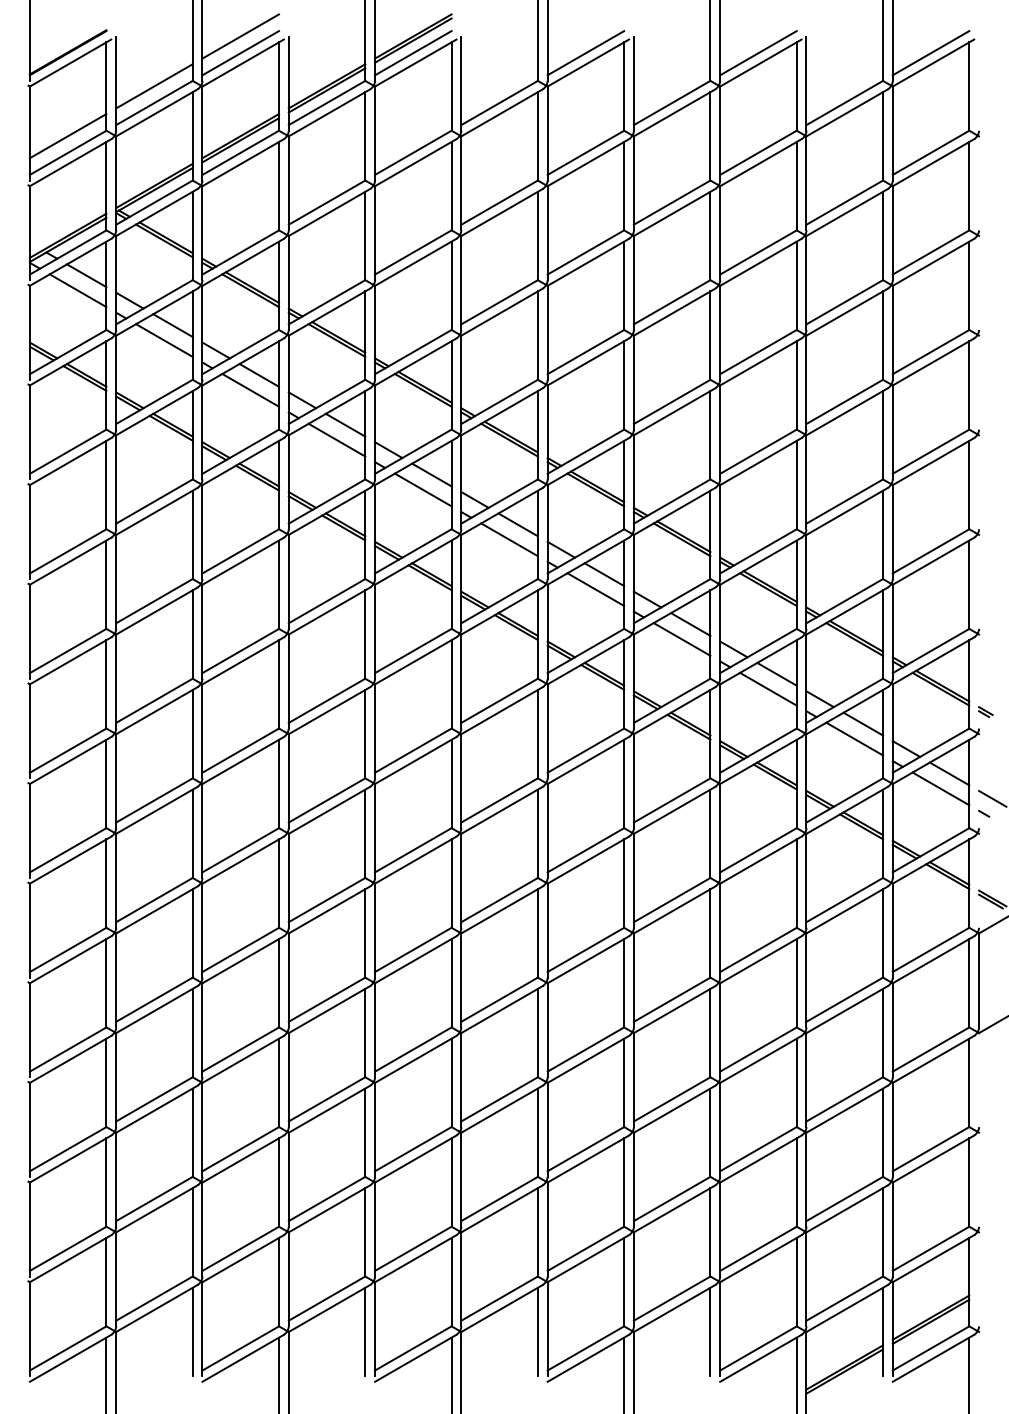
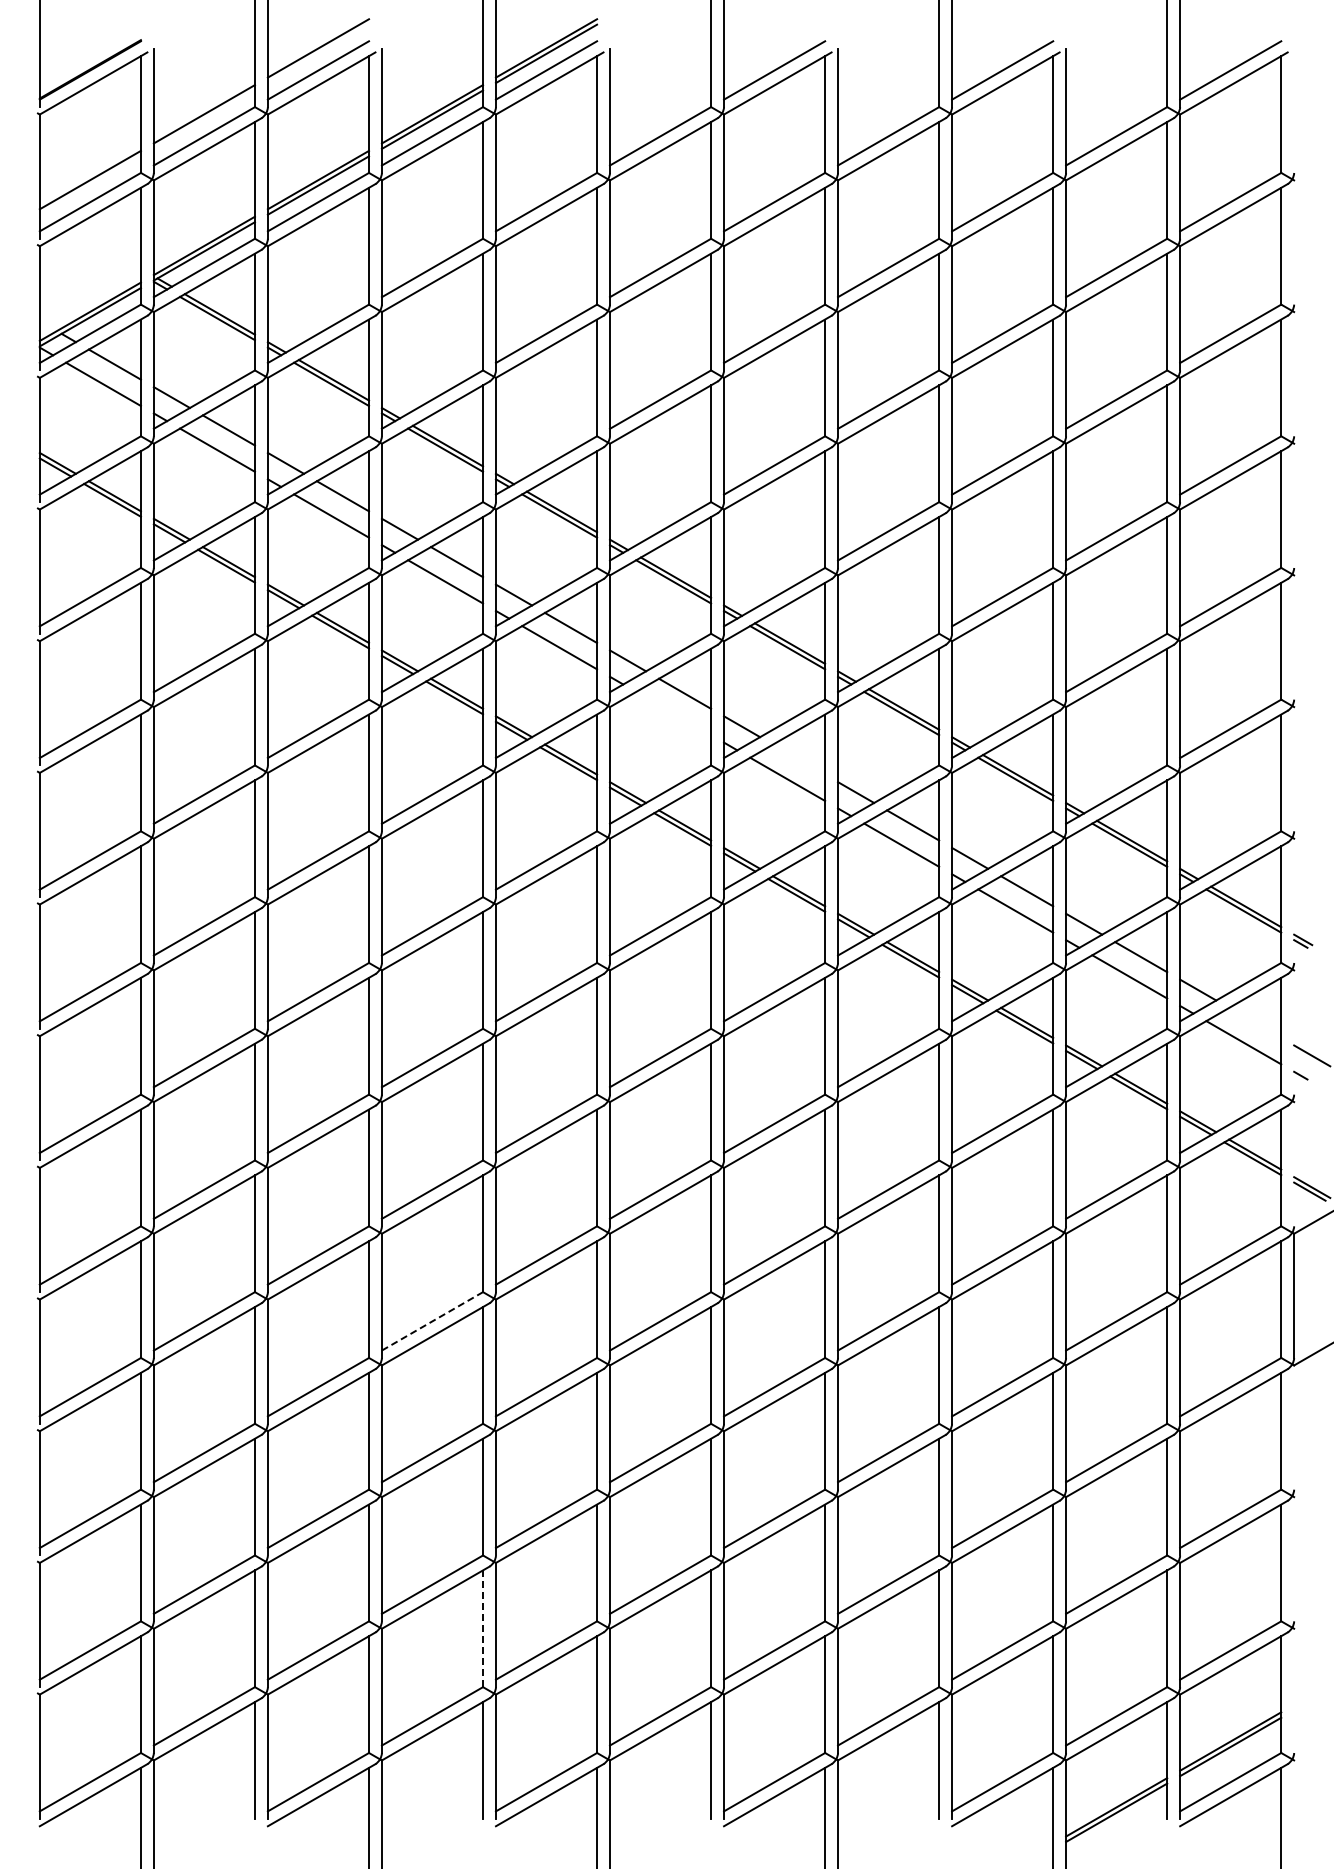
line: (509, 539) -> (673, 713), removed
line: (604, 574) -> (799, 759), removed
line: (949, 773) -> (1255, 1022), removed
line: (327, 999) -> (432, 1321), solid -> dashed
line: (365, 1232) -> (483, 1628), solid -> dashed

